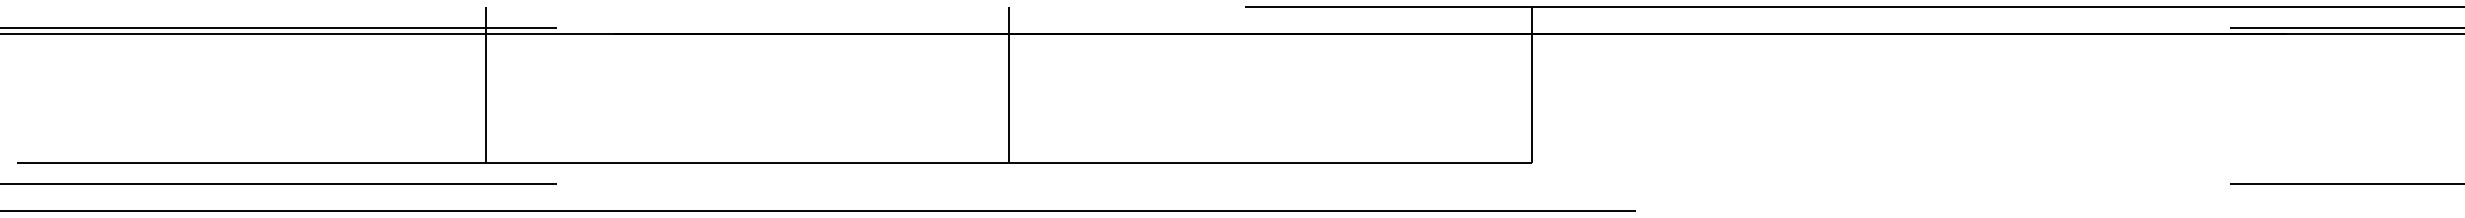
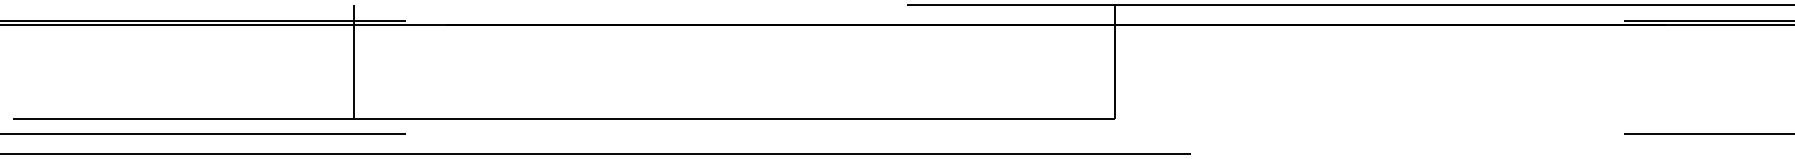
line: (1008, 84) -> (734, 61), removed

